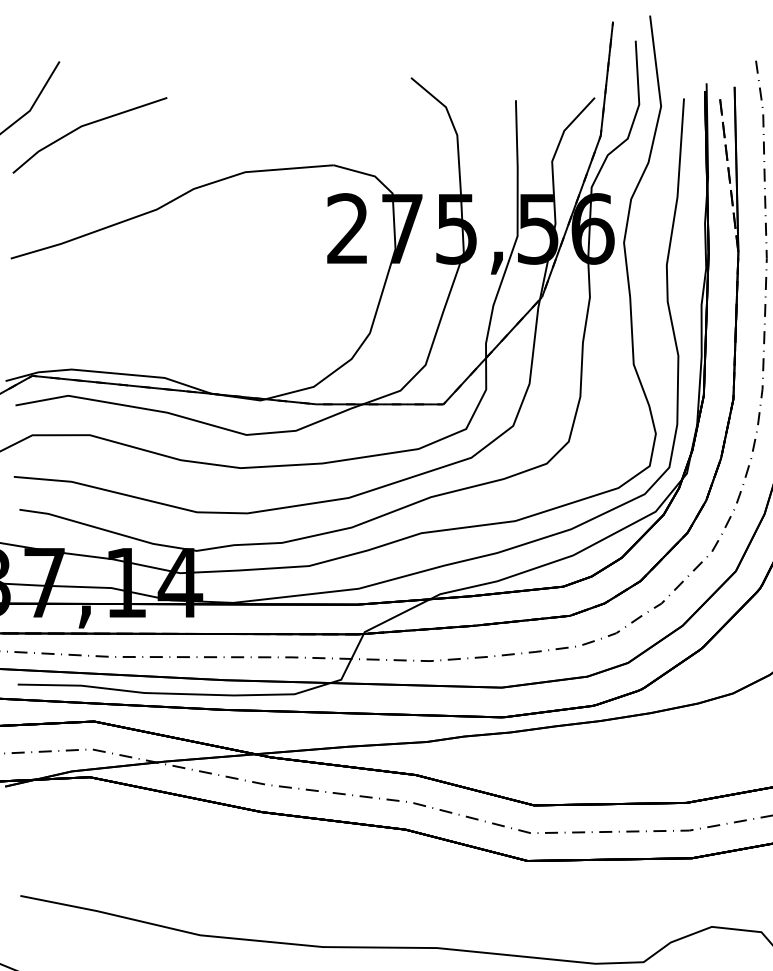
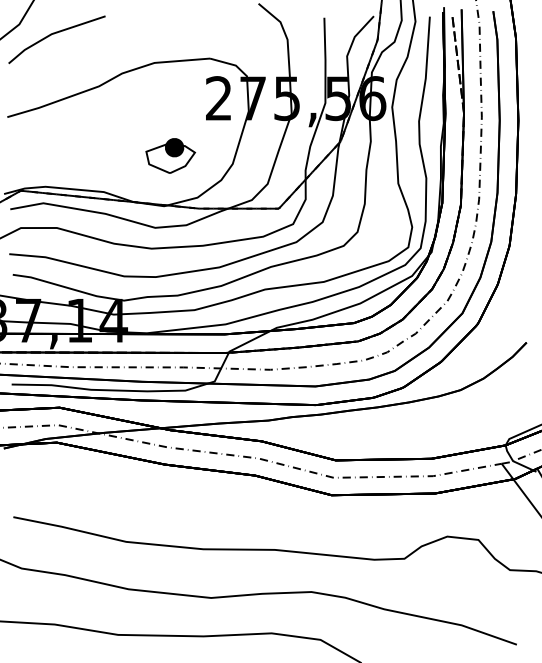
part: (270, 319) -> (170, 155), added

